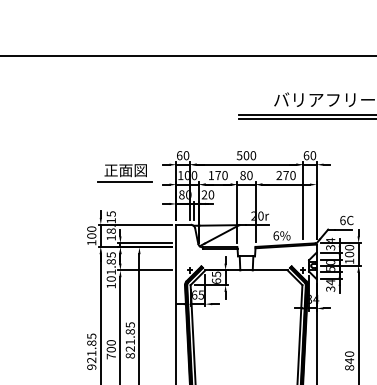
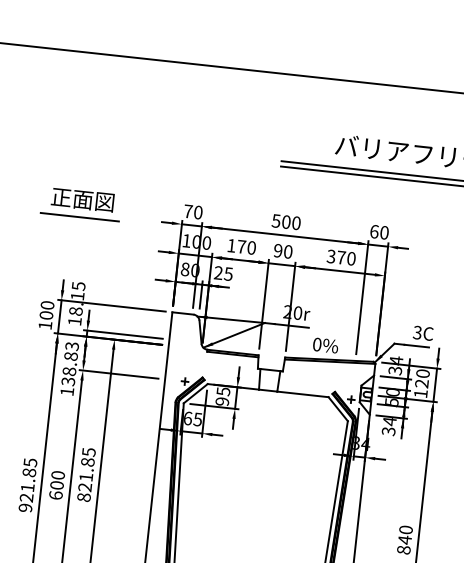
text: (179, 155) -> (188, 211), 60 -> 70
part: (124, 173) -> (80, 204), moved
text: (242, 175) -> (277, 250), 80 -> 90
text: (279, 176) -> (331, 258), 270 -> 370
text: (211, 194) -> (228, 273), 20 -> 25
text: (342, 220) -> (416, 332), 6C -> 3C
text: (276, 235) -> (317, 344), 6% -> 0%
text: (349, 254) -> (421, 383), 100 -> 120
text: (110, 266) -> (69, 363), 101.85 -> 138.83
text: (216, 280) -> (222, 400), 65 -> 95
text: (110, 356) -> (54, 495), 700 -> 600

